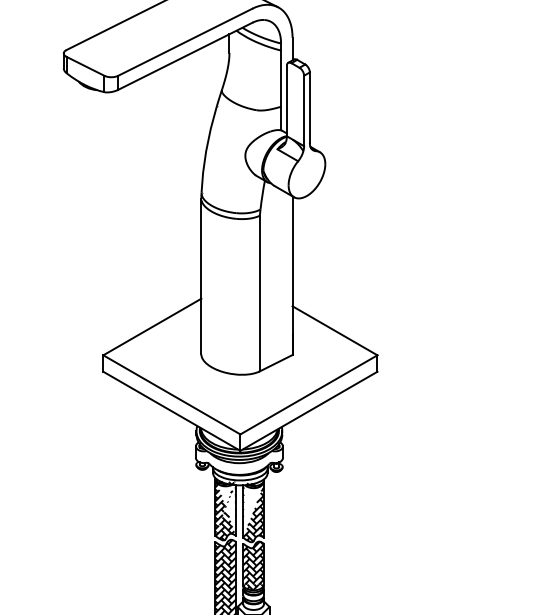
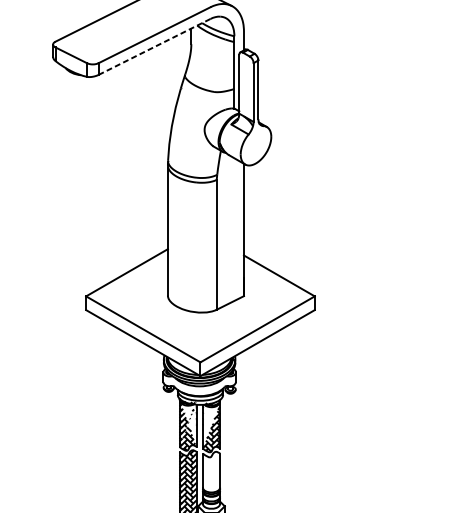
line: (184, 56) -> (153, 47), solid -> dashed
hatch: (253, 565) -> (211, 471), removed

